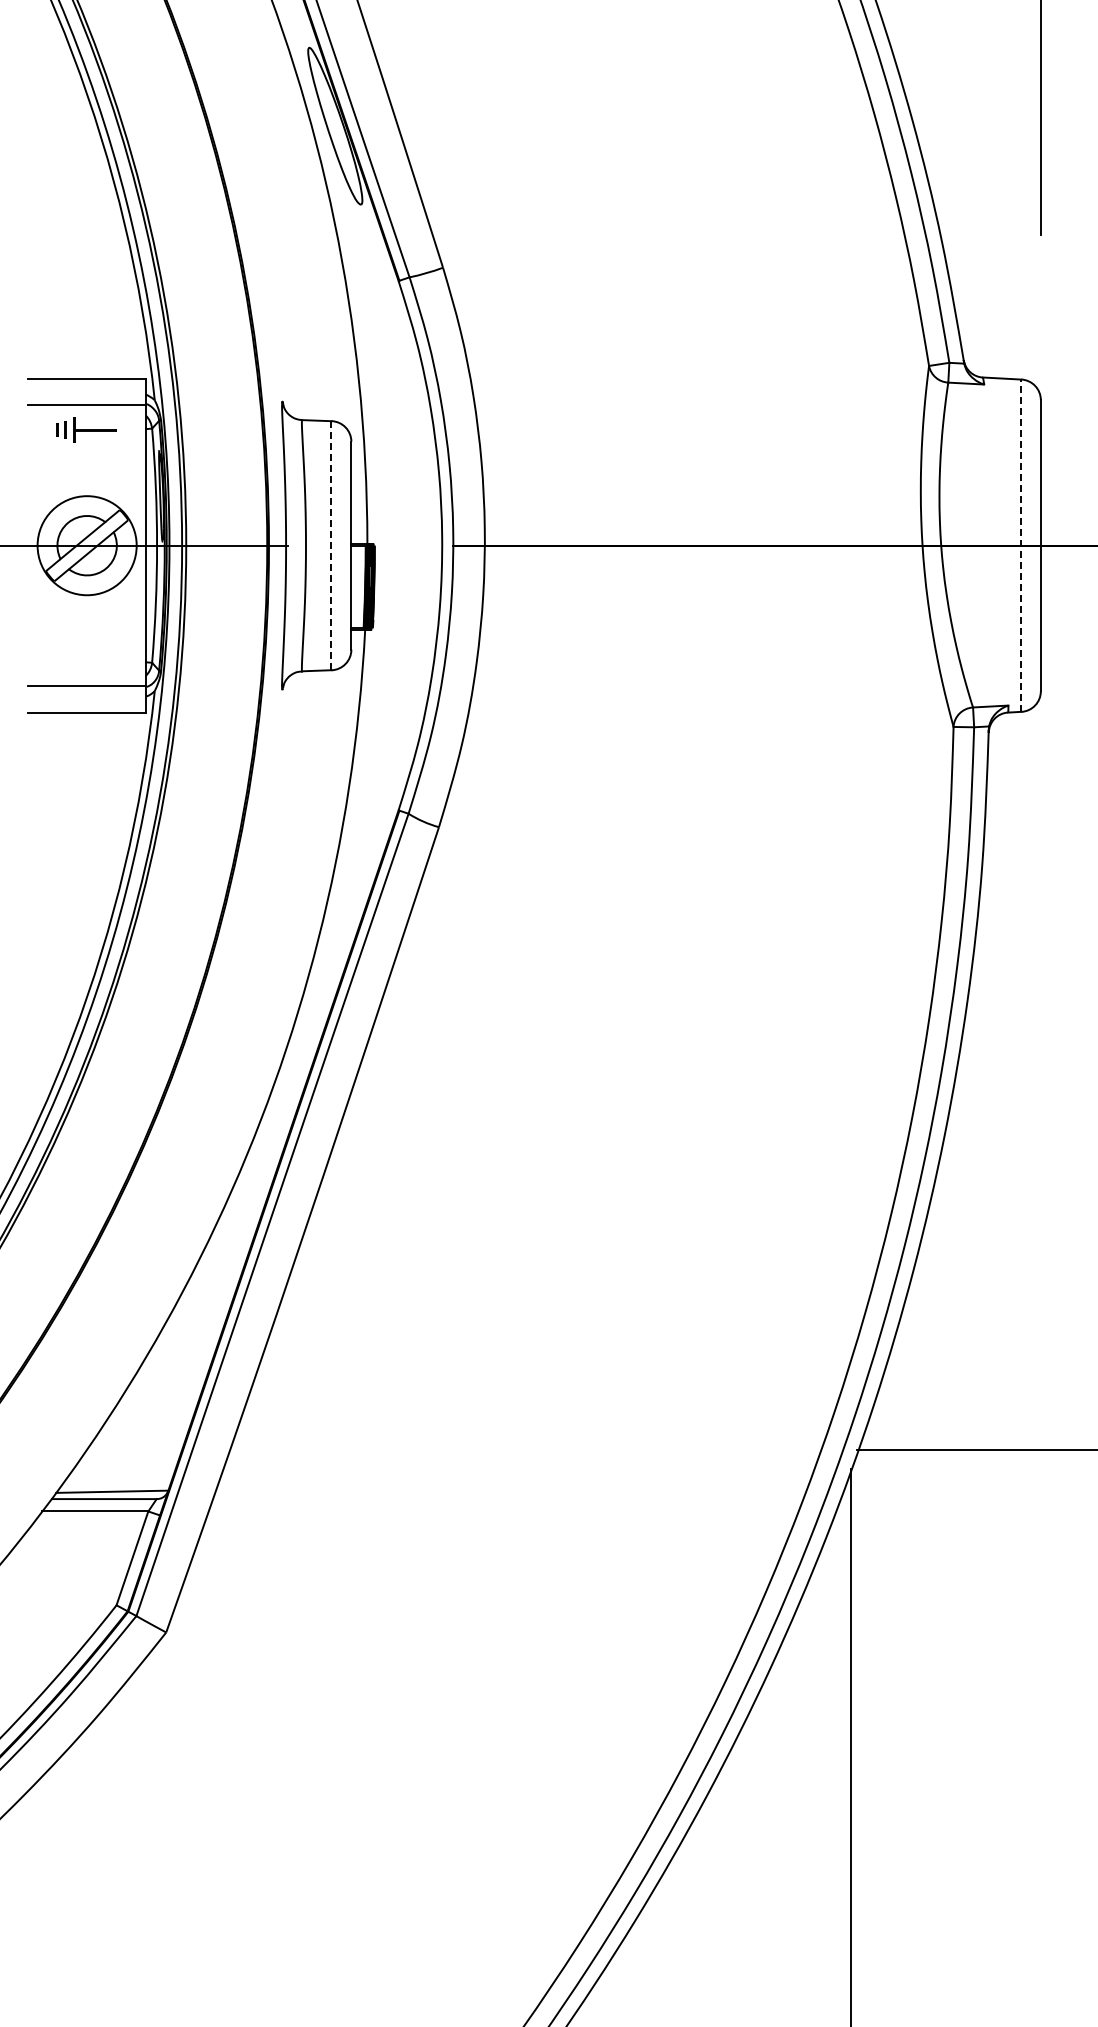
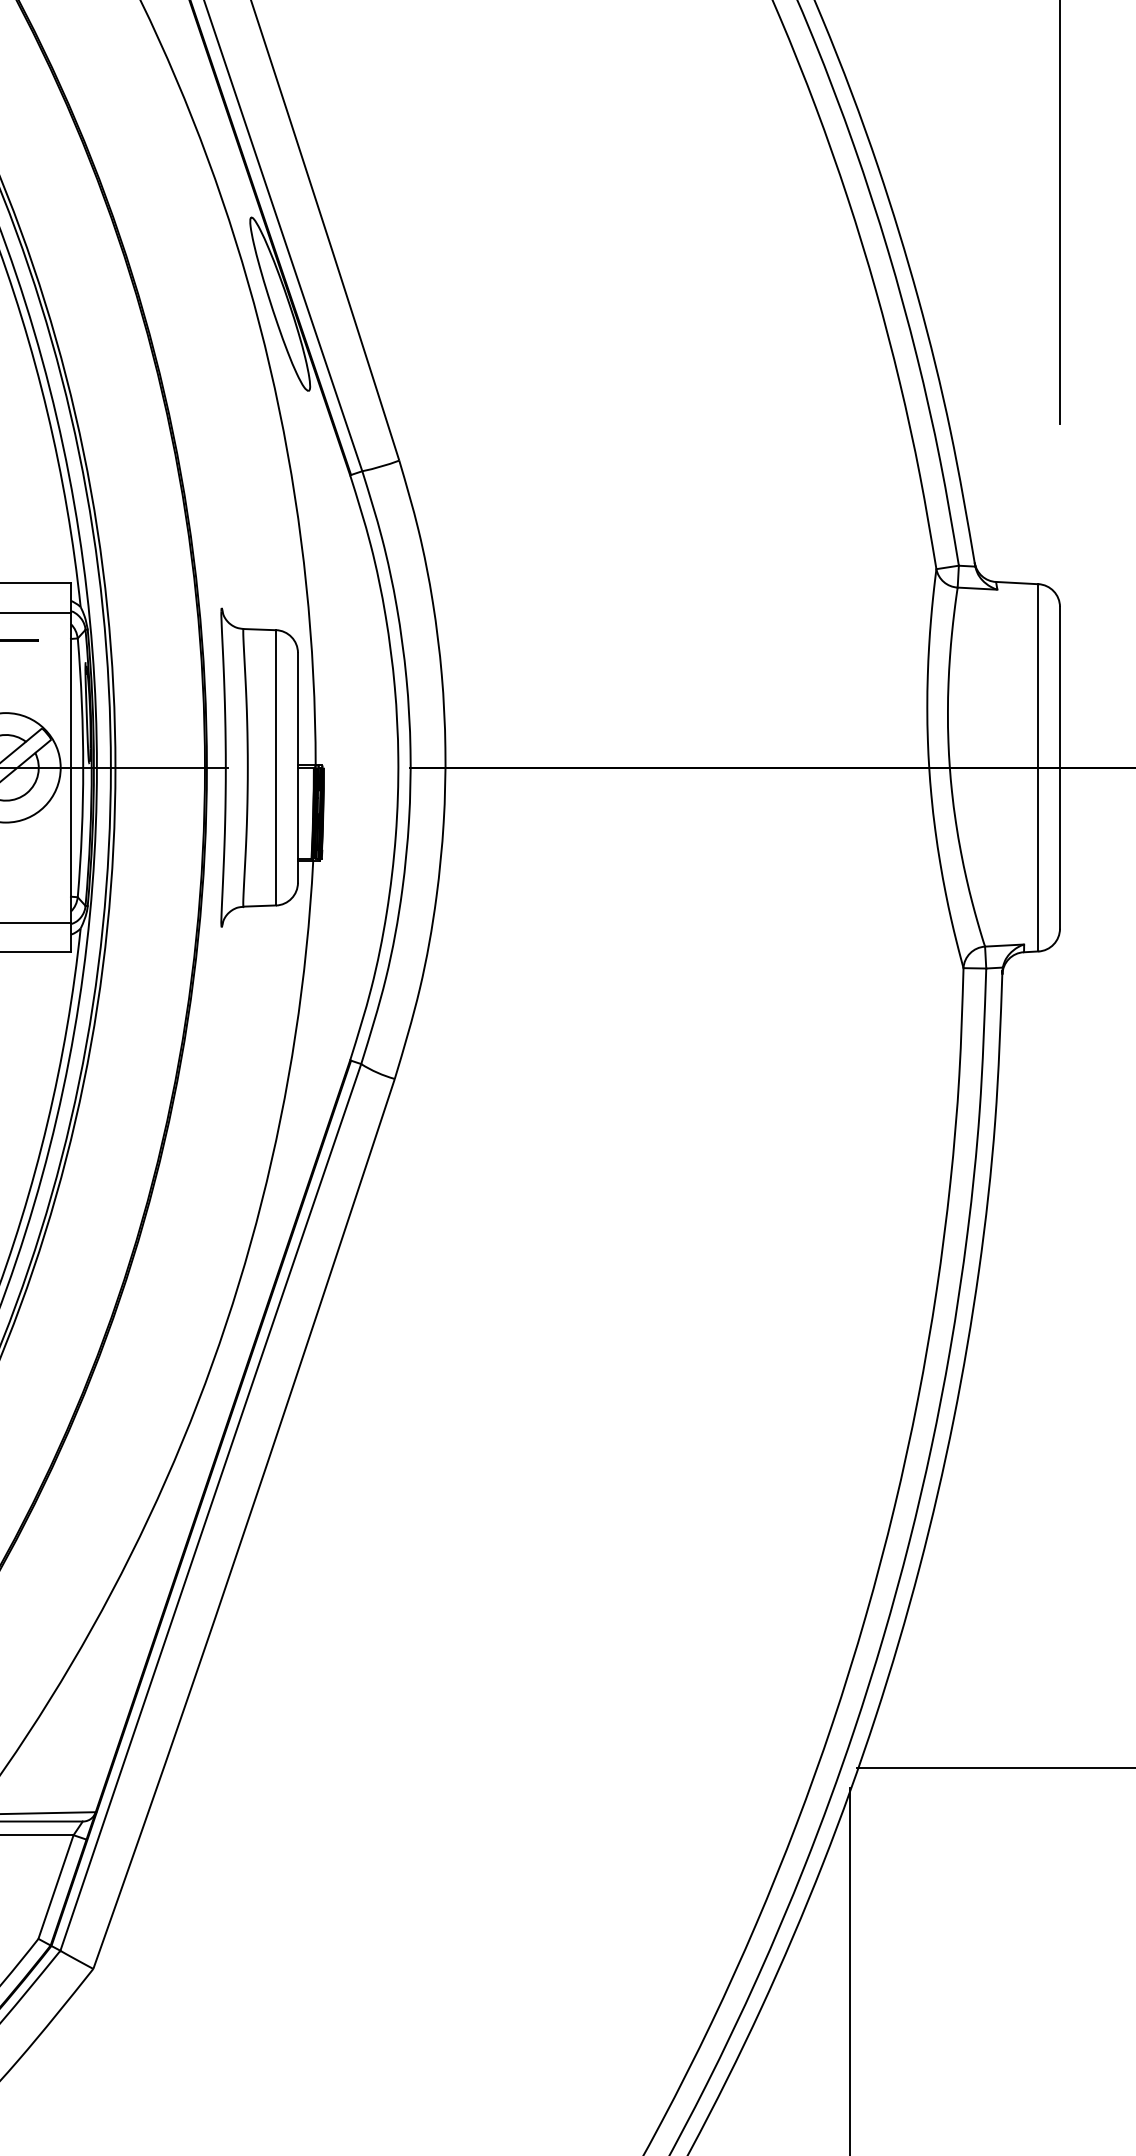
line: (331, 545) -> (276, 767), dashed -> solid
line: (1021, 545) -> (1038, 767), dashed -> solid

